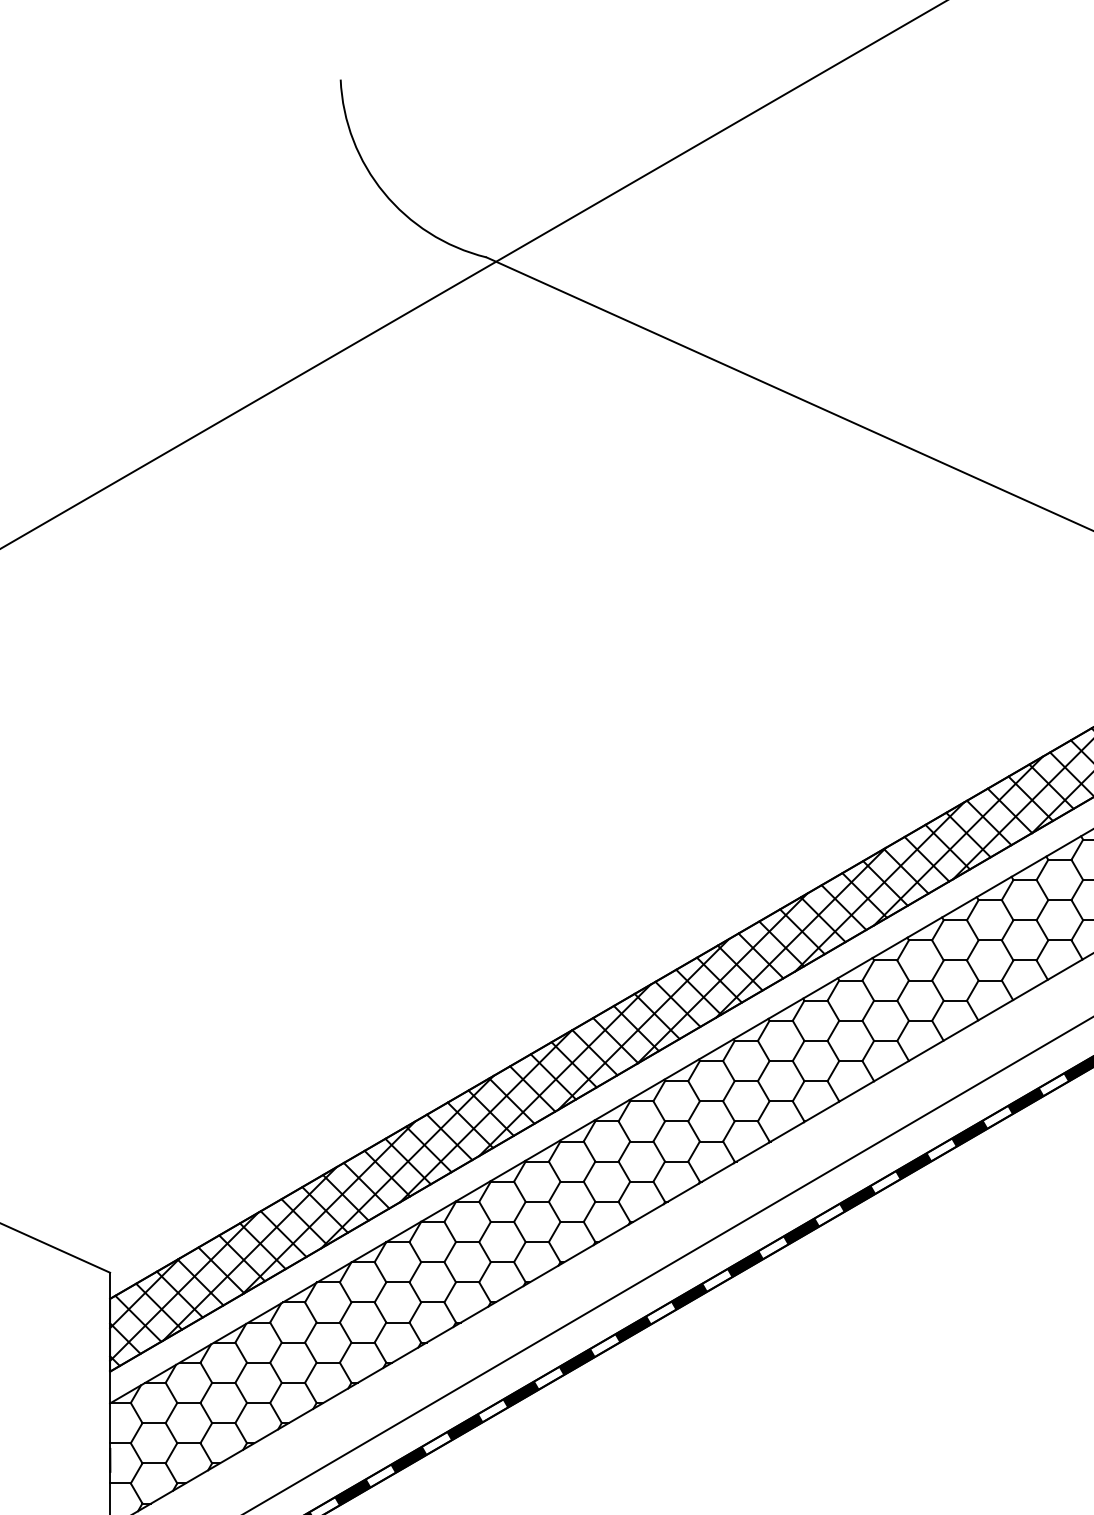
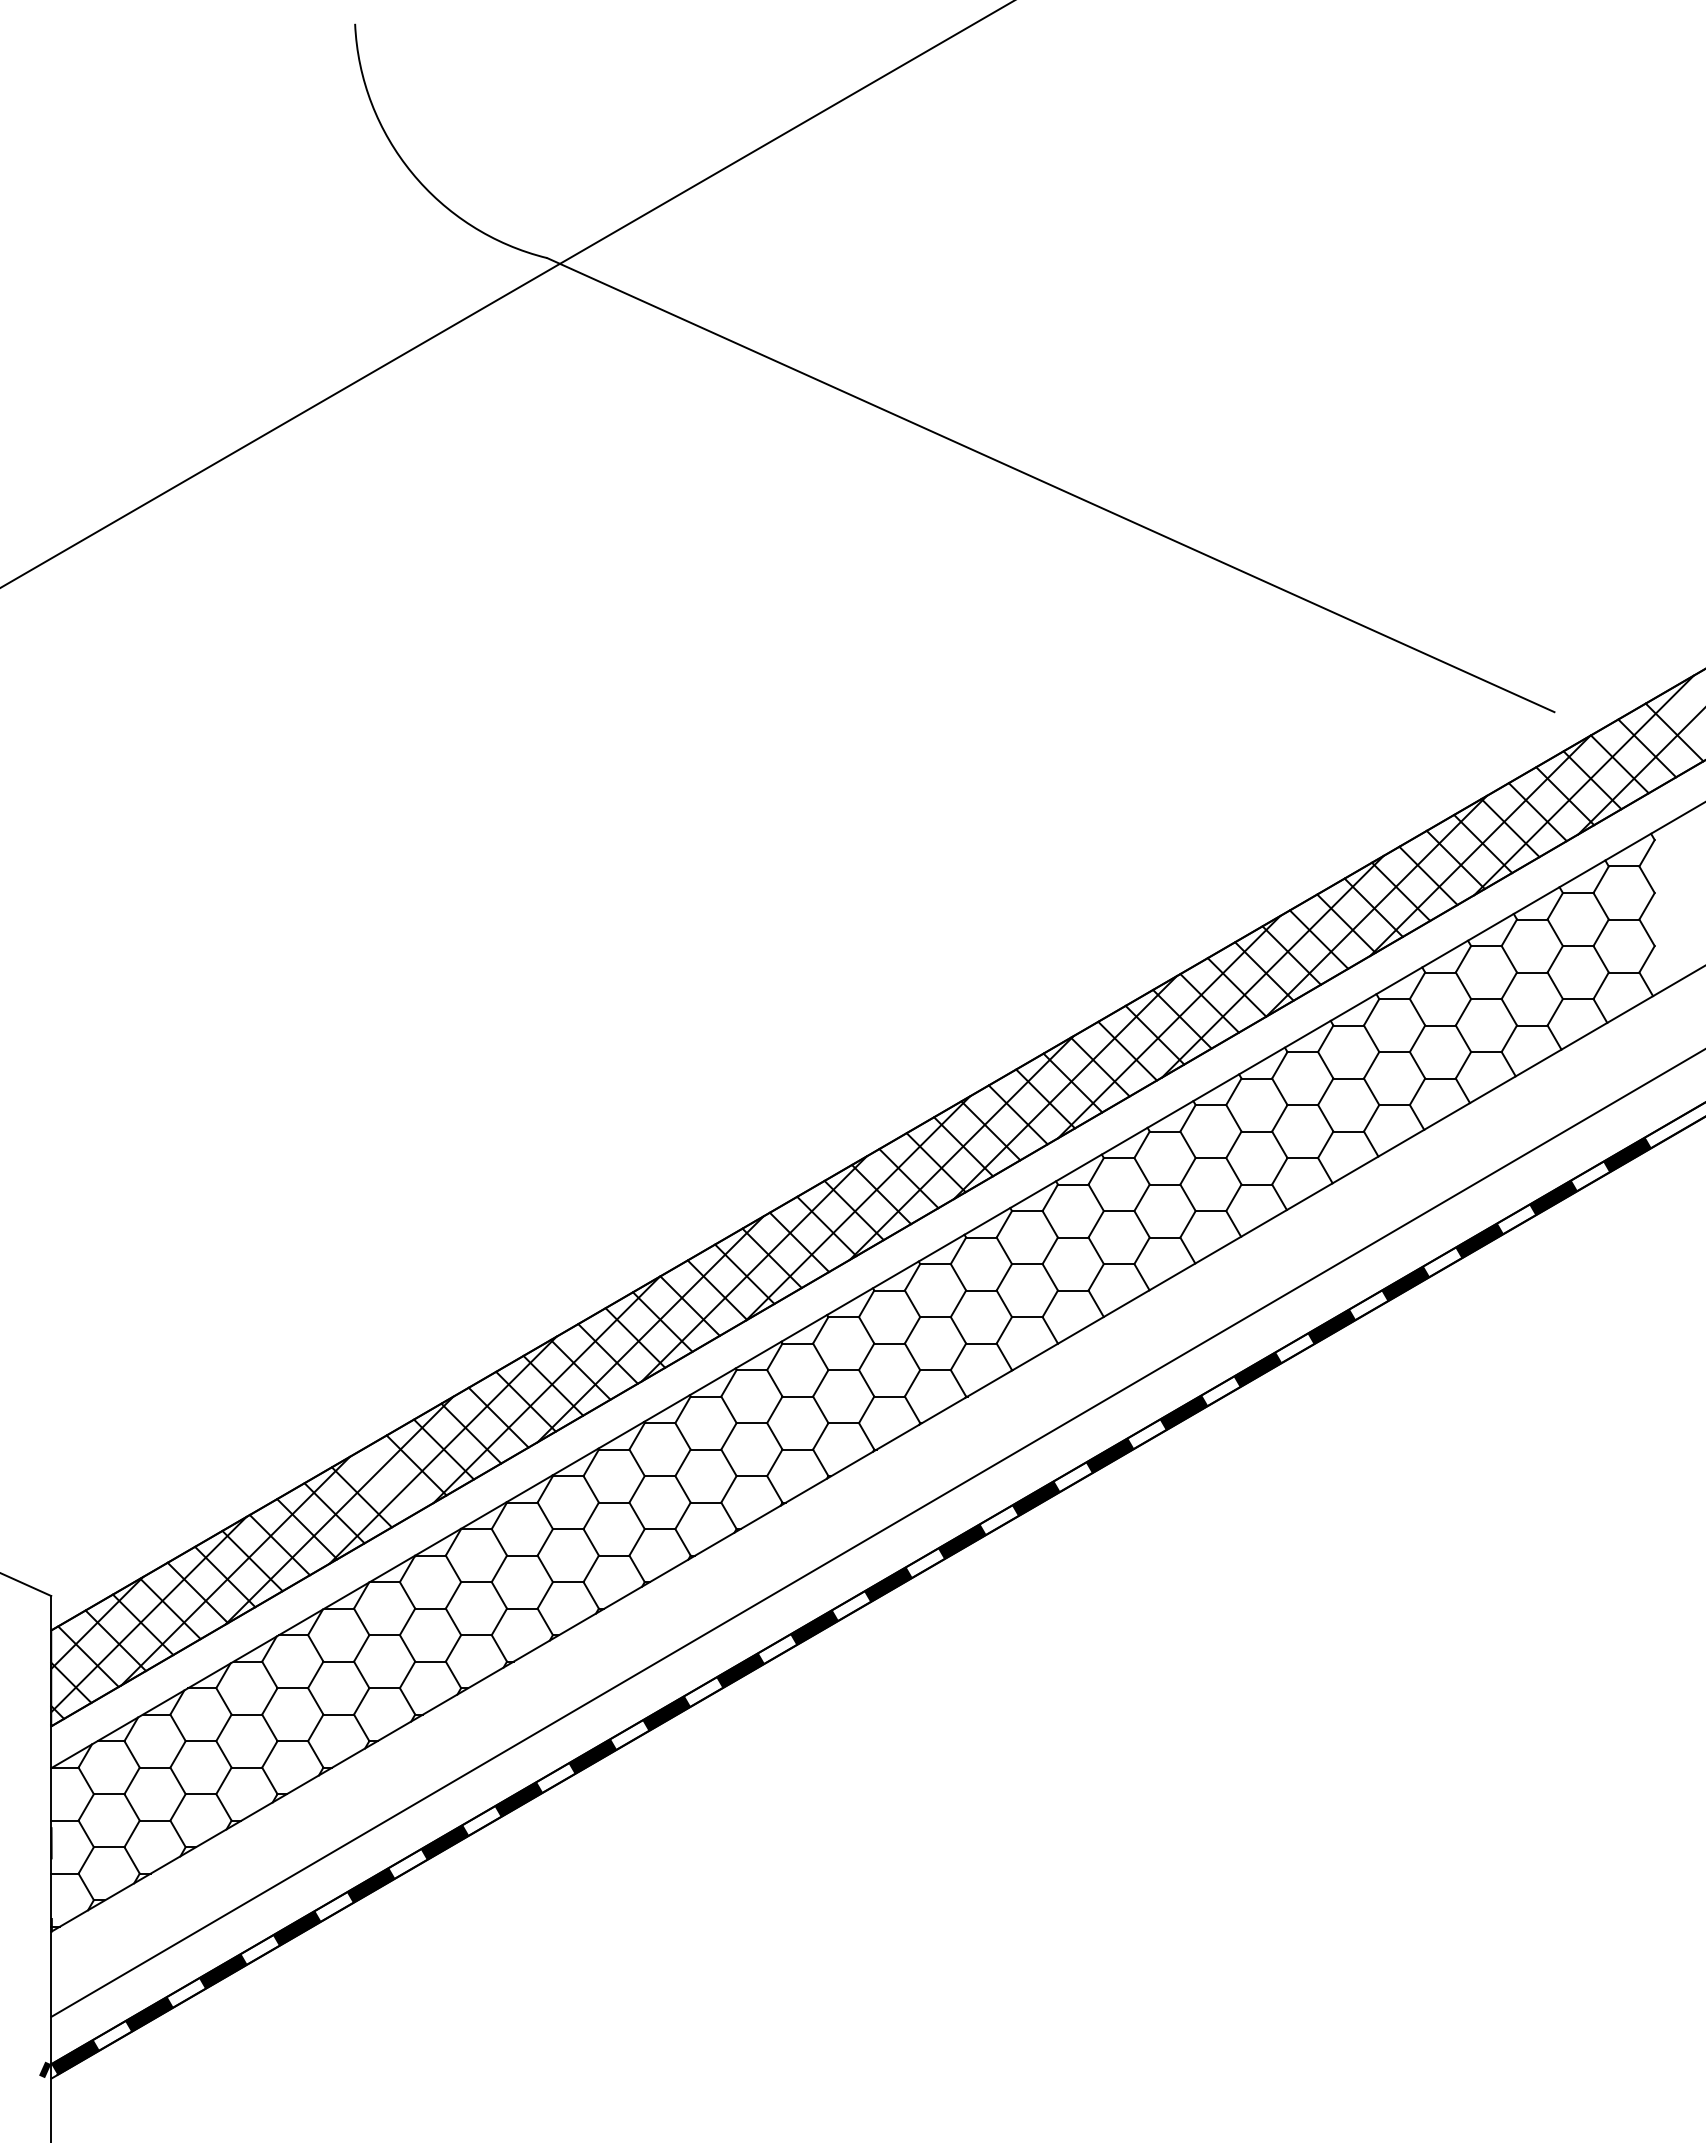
line: (366, 1185) -> (389, 1481), removed

